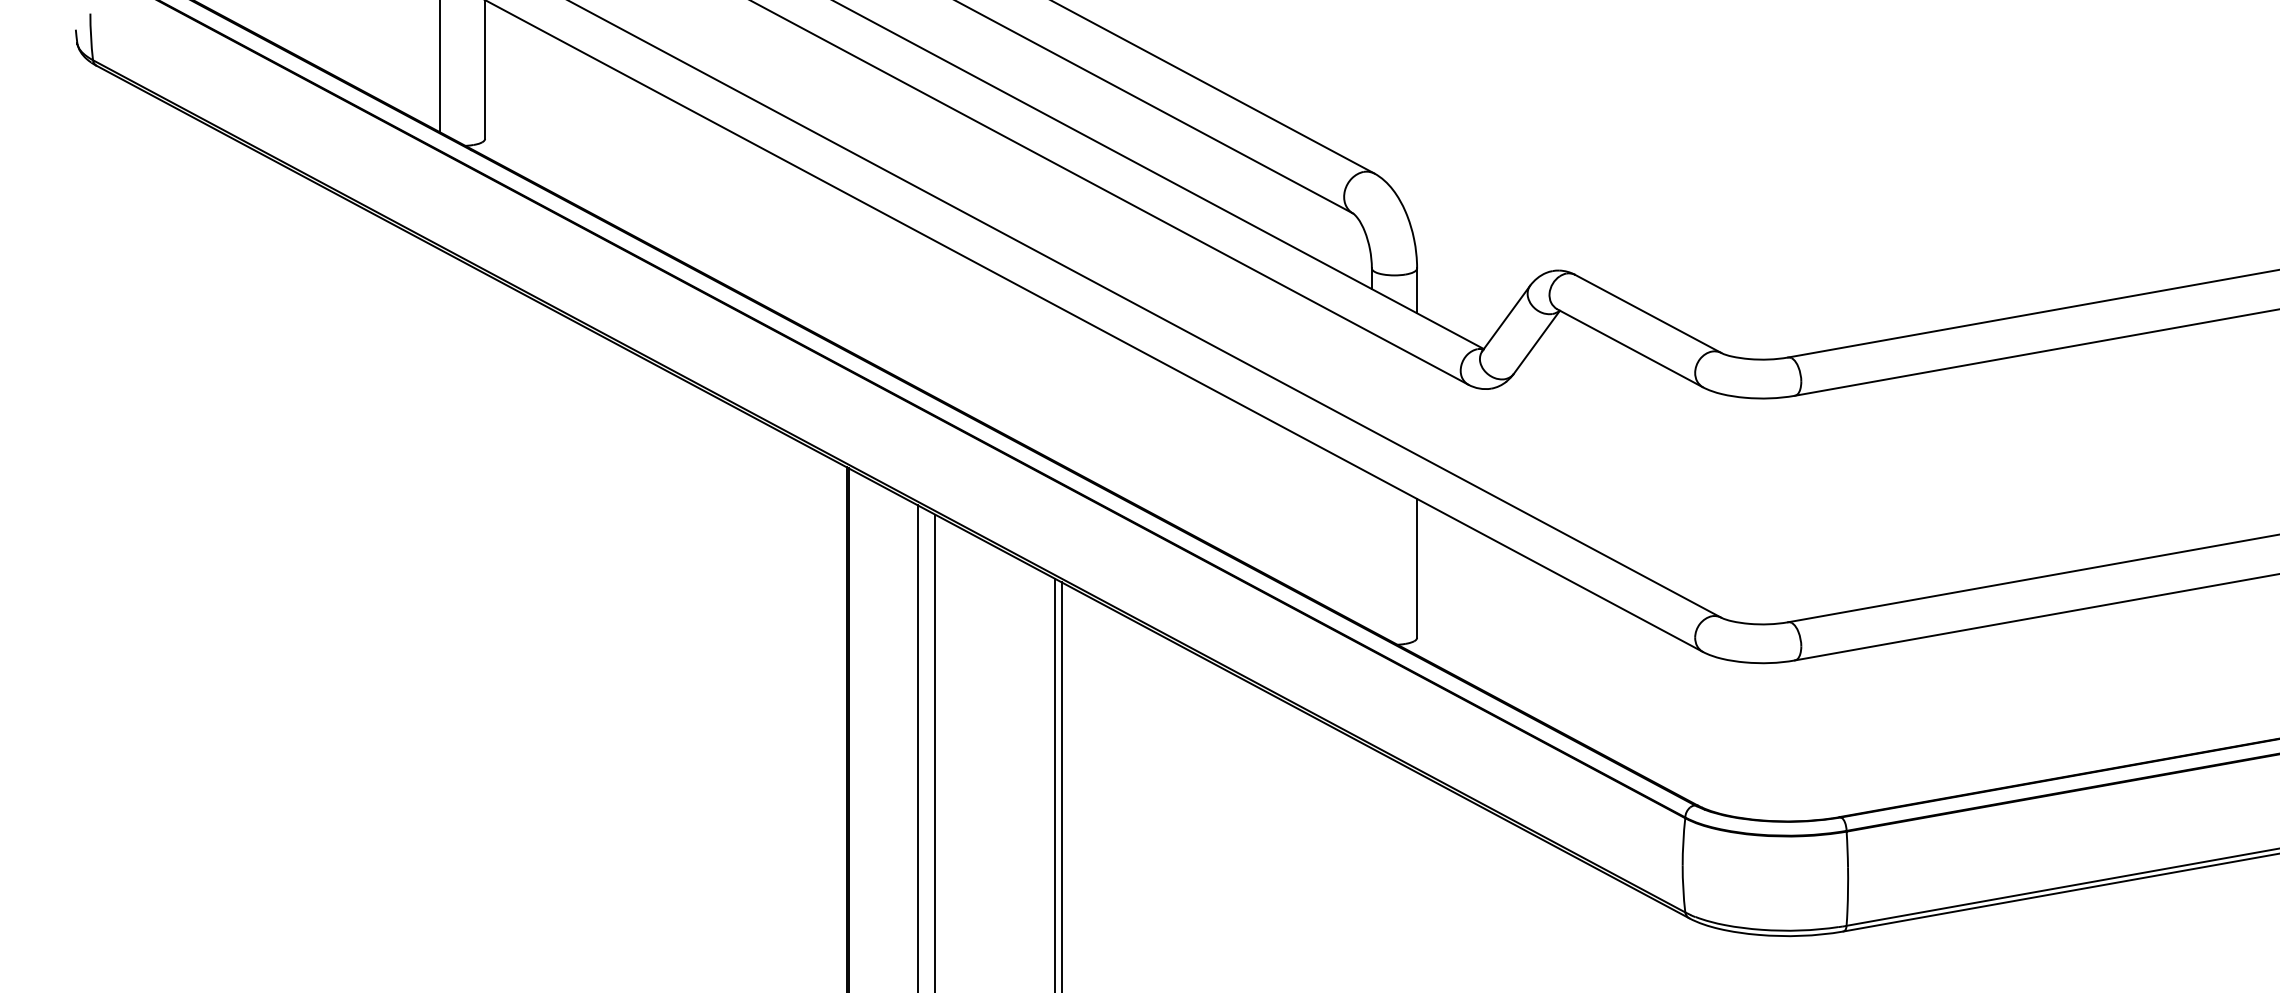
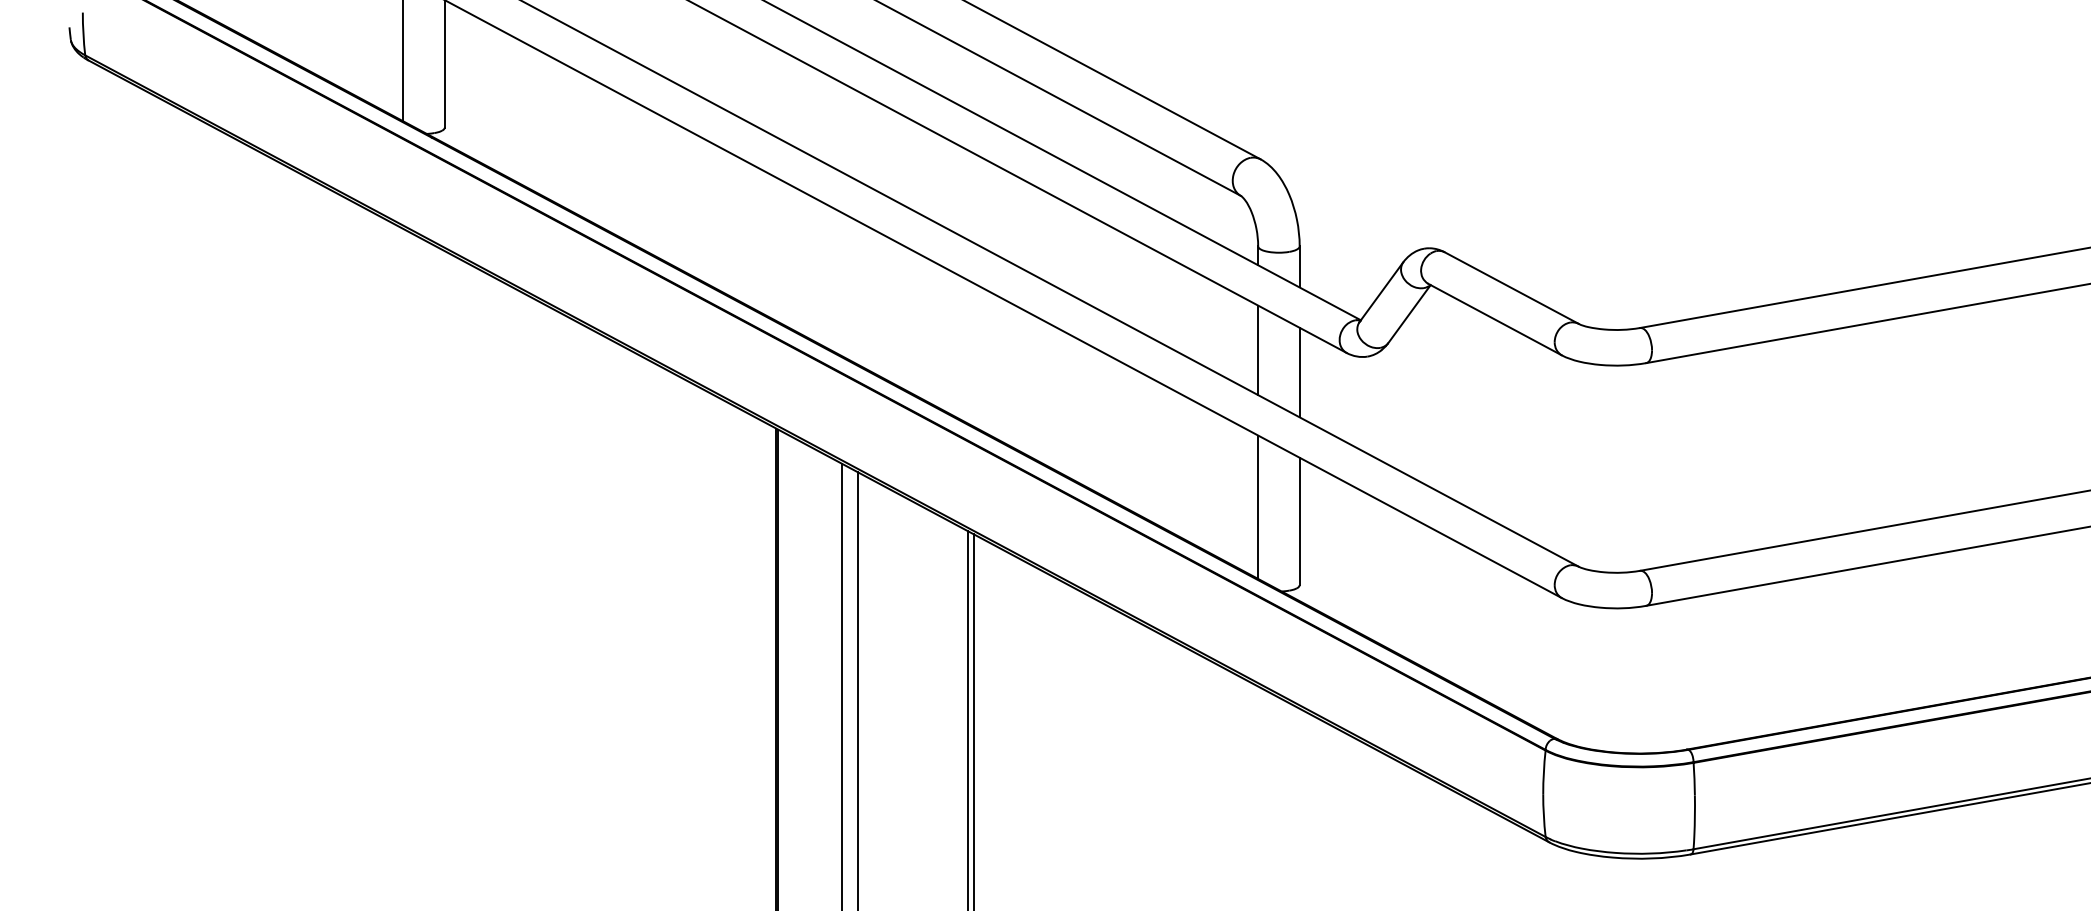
line: (1372, 382) -> (1258, 350), added
line: (1416, 406) -> (1299, 372), added
line: (1372, 552) -> (1258, 506), added

